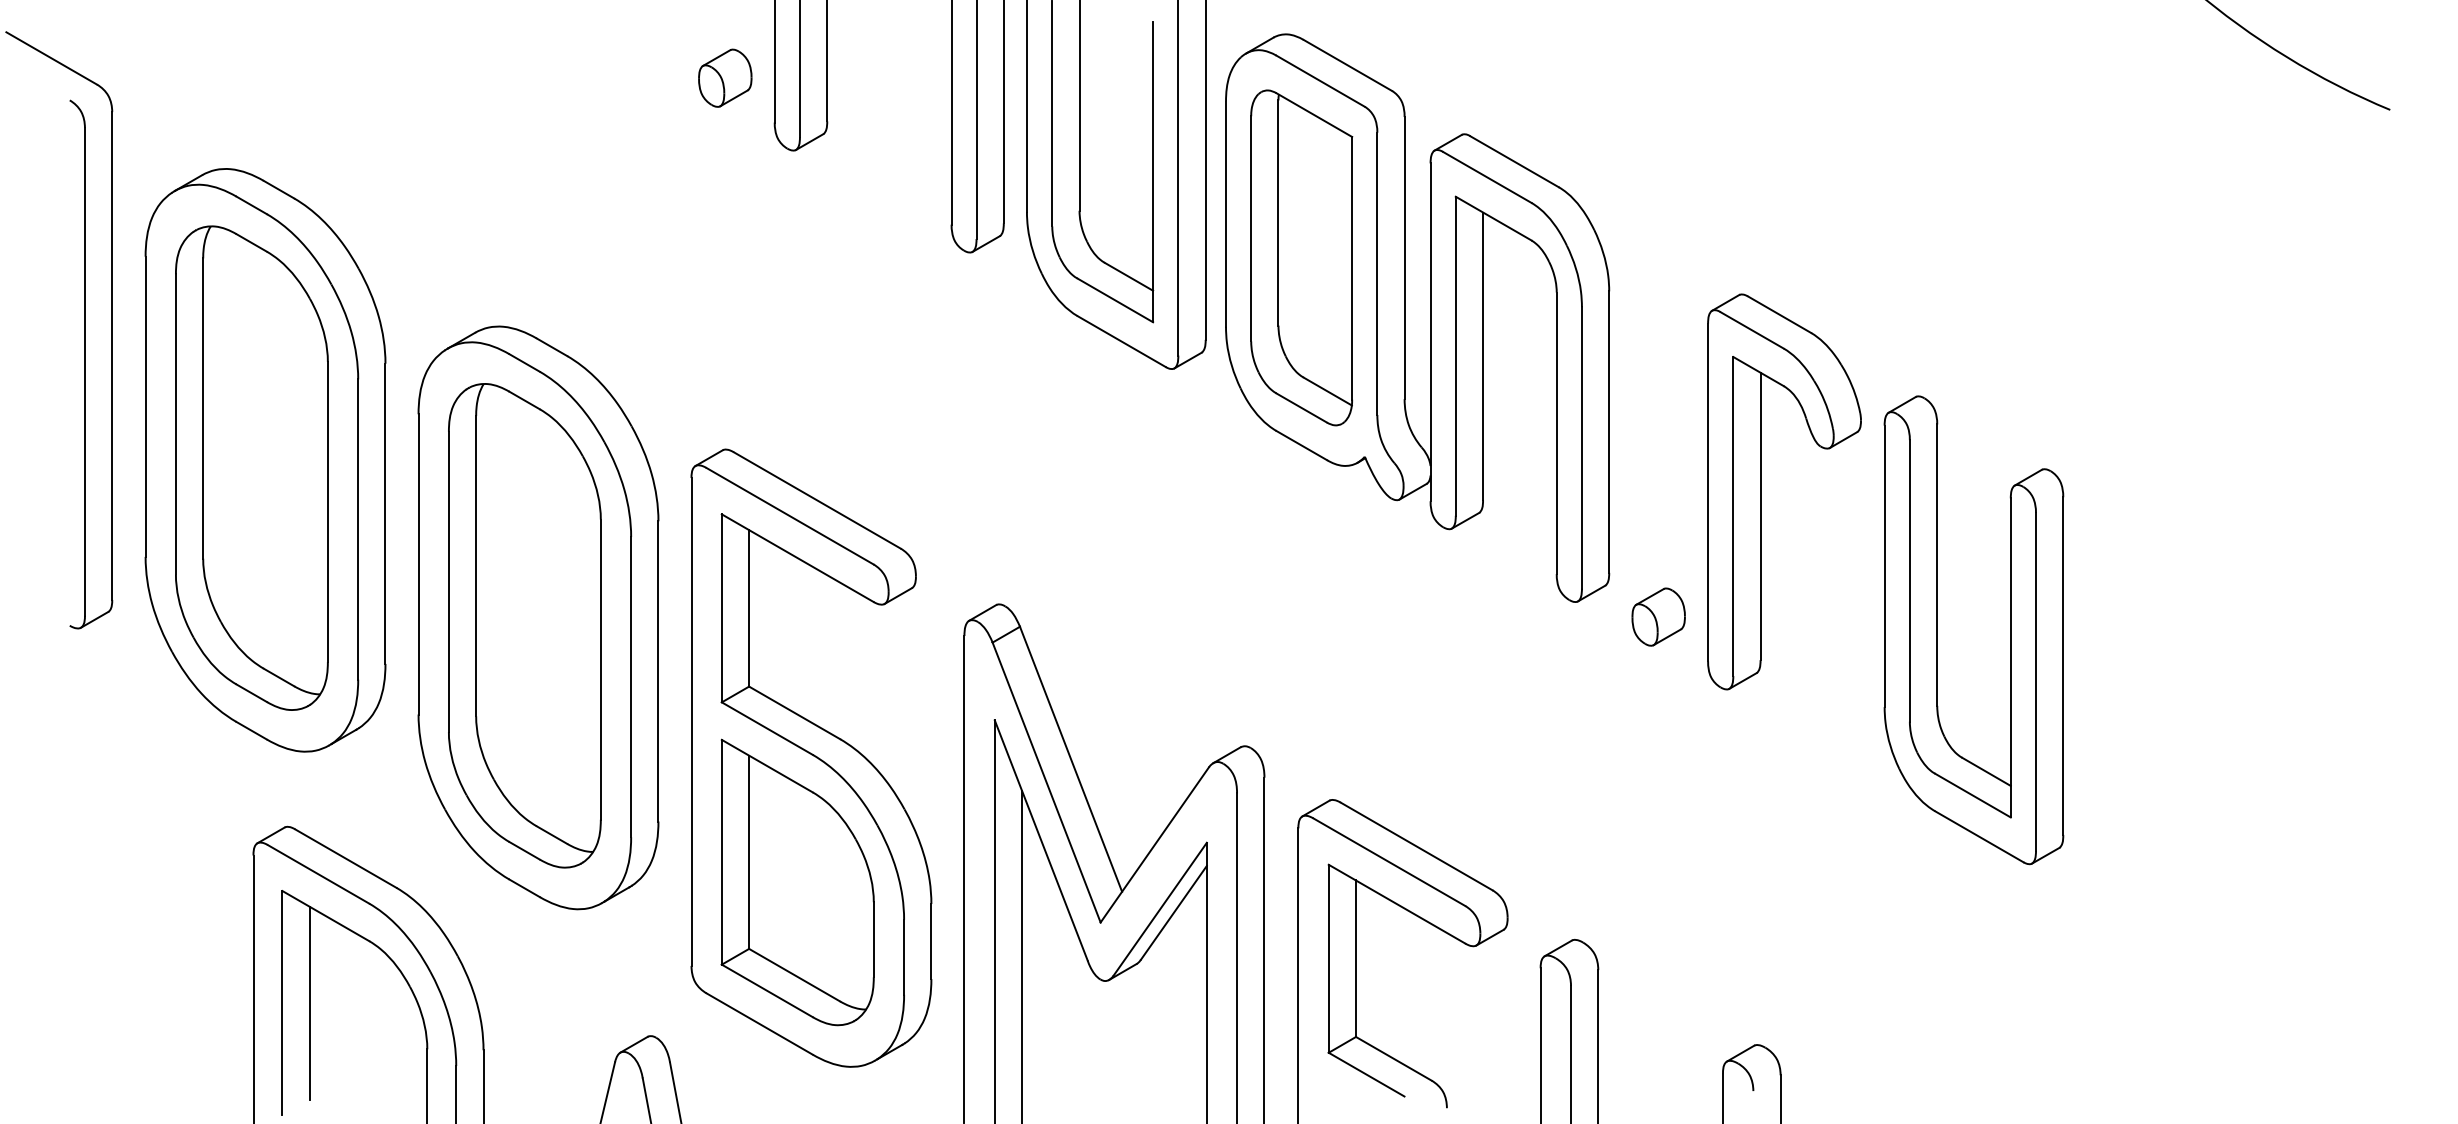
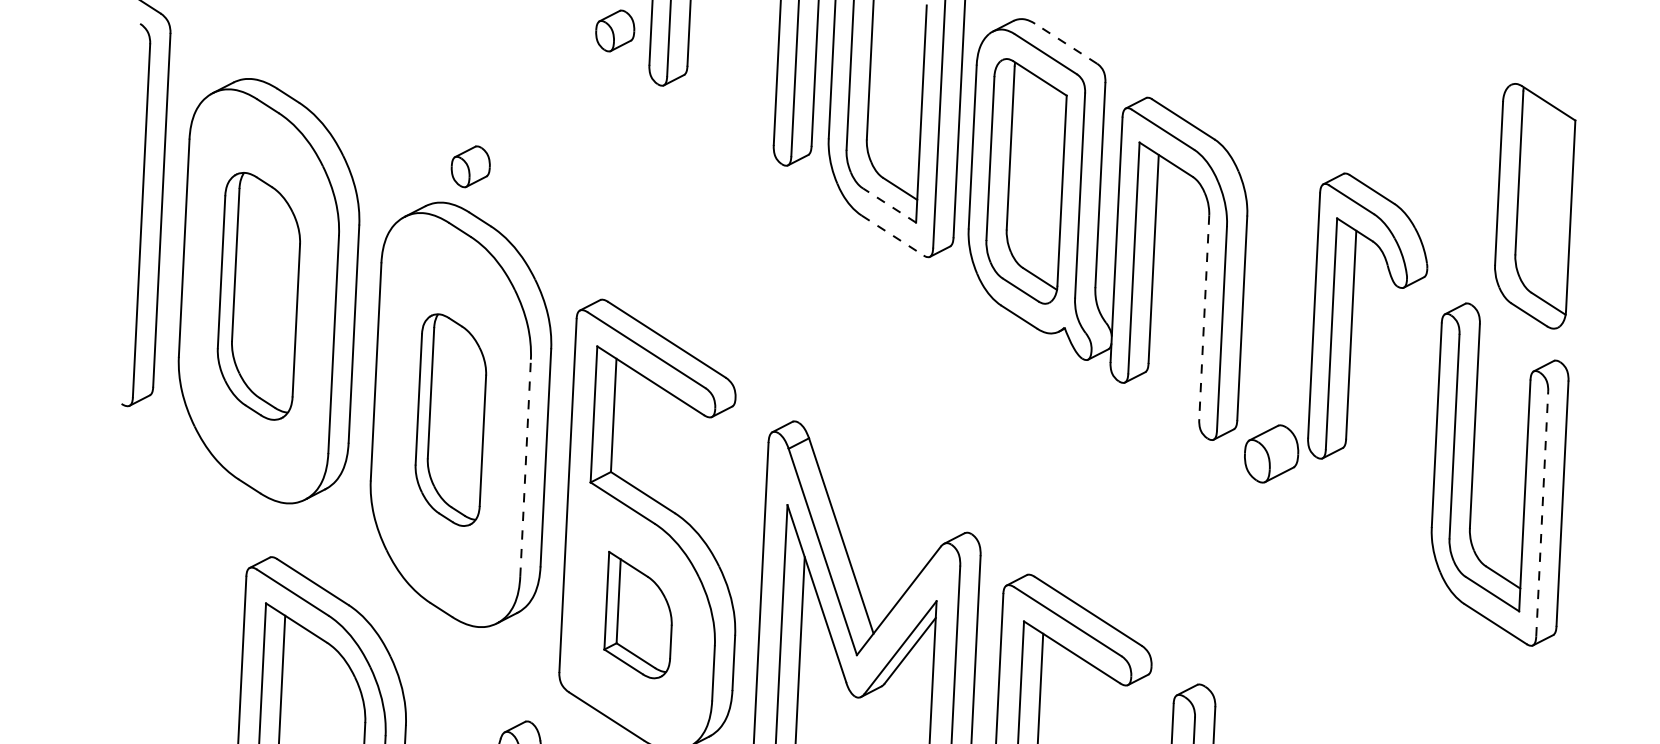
line: (1347, 65) -> (1065, 43), solid -> dashed
part: (2004, 257) -> (1534, 205), added
part: (535, 274) -> (470, 166), added
line: (1115, 300) -> (889, 205), solid -> dashed
line: (1121, 341) -> (892, 235), solid -> dashed
line: (1556, 433) -> (1204, 317), solid -> dashed
part: (251, 467) -> (258, 295), size x0.7
part: (1761, 491) -> (1352, 316), moved
part: (1658, 616) -> (1271, 453), size x1.4
part: (524, 625) -> (450, 419), size x0.6
line: (2036, 681) -> (1542, 513), solid -> dashed
line: (631, 686) -> (525, 467), solid -> dashed
part: (797, 882) -> (639, 615), size x0.6

